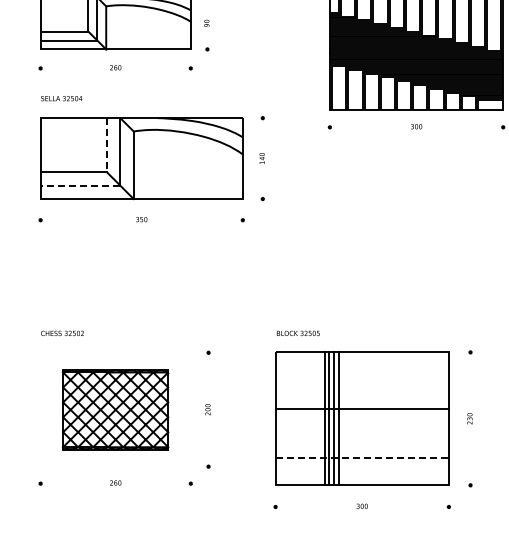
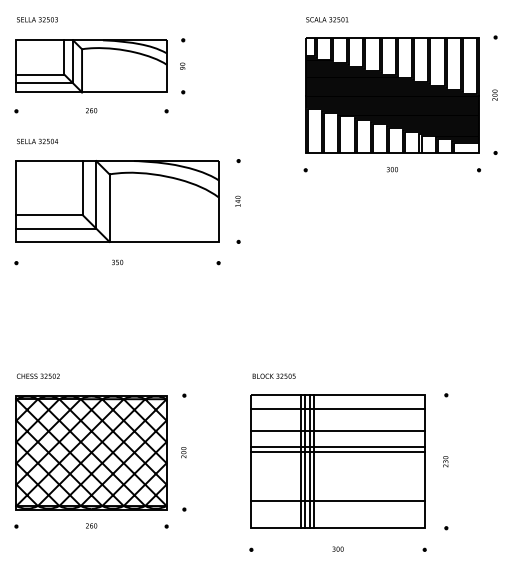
line: (106, 145) -> (82, 188), dashed -> solid
line: (80, 185) -> (56, 228), dashed -> solid
line: (361, 366) -> (337, 409), added
line: (361, 388) -> (337, 431), added
line: (361, 404) -> (337, 447), added
part: (115, 409) -> (91, 452), size x1.43
line: (362, 457) -> (338, 500), dashed -> solid

